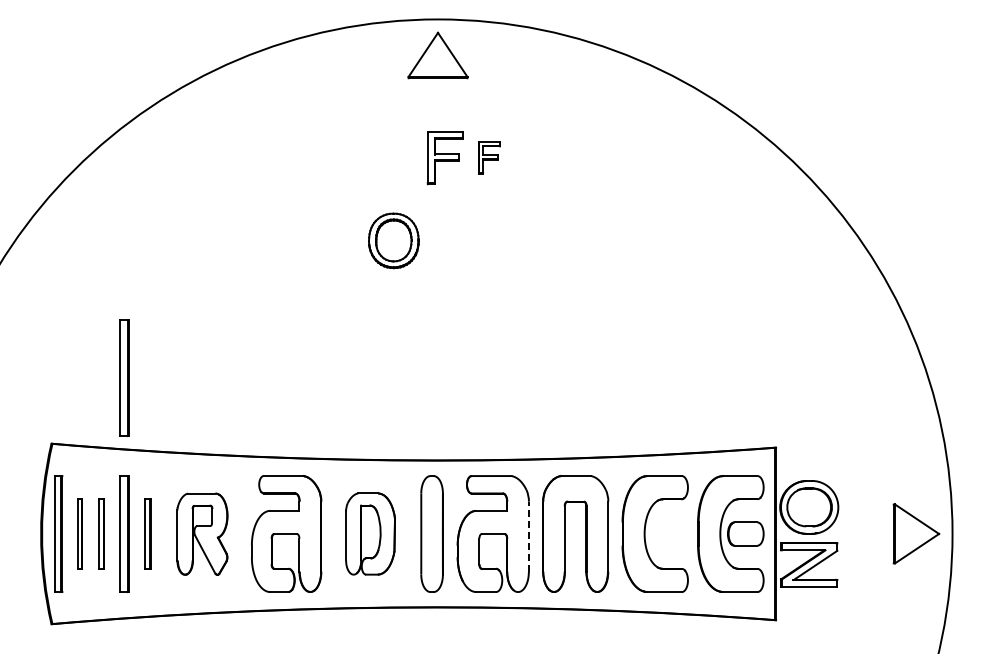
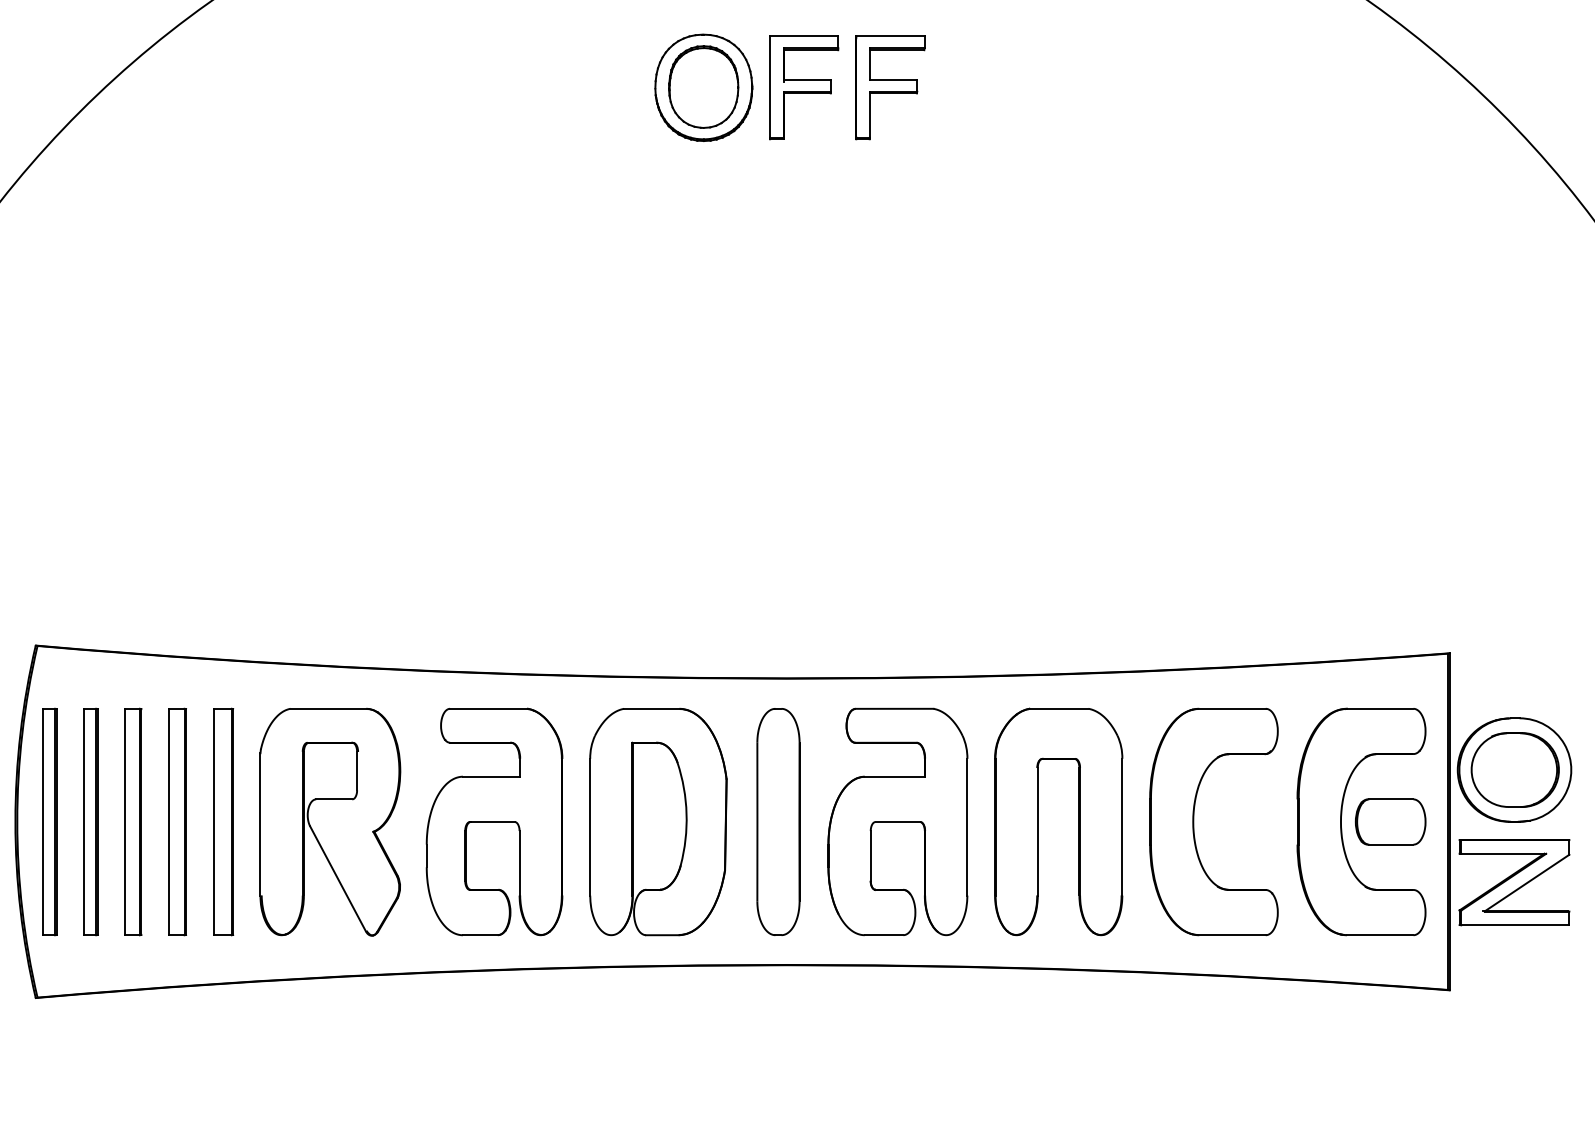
part: (489, 157) -> (890, 87), size x1.67
part: (393, 240) -> (703, 87), moved
part: (124, 377) -> (178, 516), removed
part: (79, 533) -> (90, 820), size x1.67
part: (101, 533) -> (133, 820), size x1.67
part: (147, 533) -> (223, 820), size x1.67
part: (370, 533) -> (658, 820), size x1.43
part: (202, 534) -> (330, 822), size x1.43
line: (528, 536) -> (966, 826), dashed -> solid

